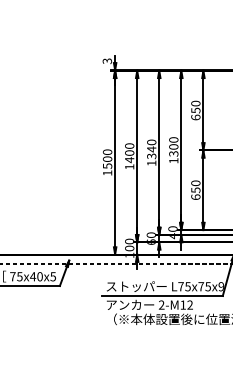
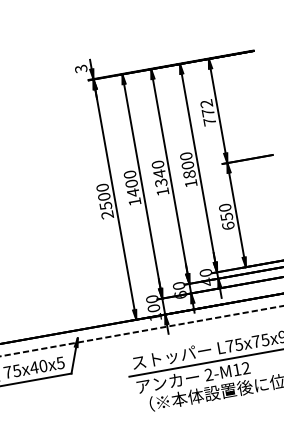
text: (195, 110) -> (207, 112), 650 -> 772
text: (173, 153) -> (189, 174), 1300 -> 1800
text: (107, 172) -> (107, 214), 1500 -> 2500

